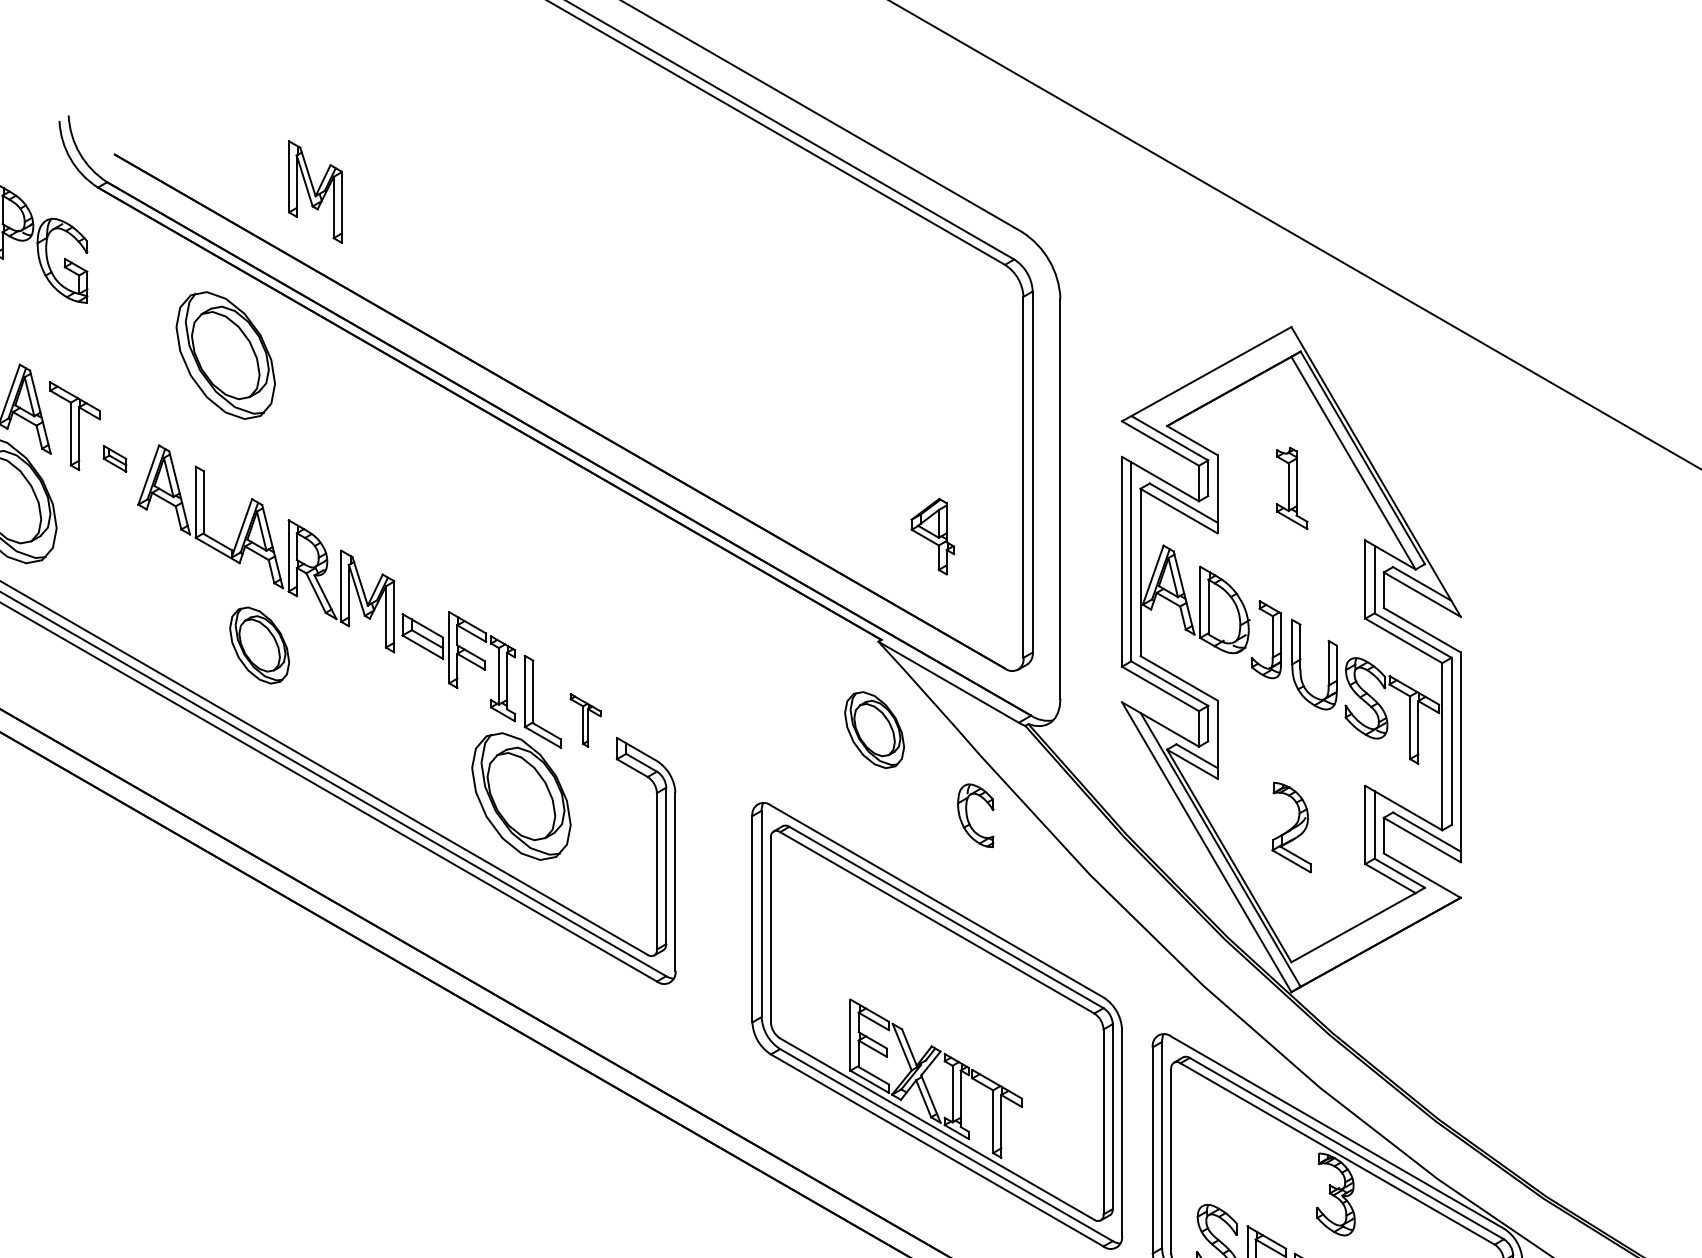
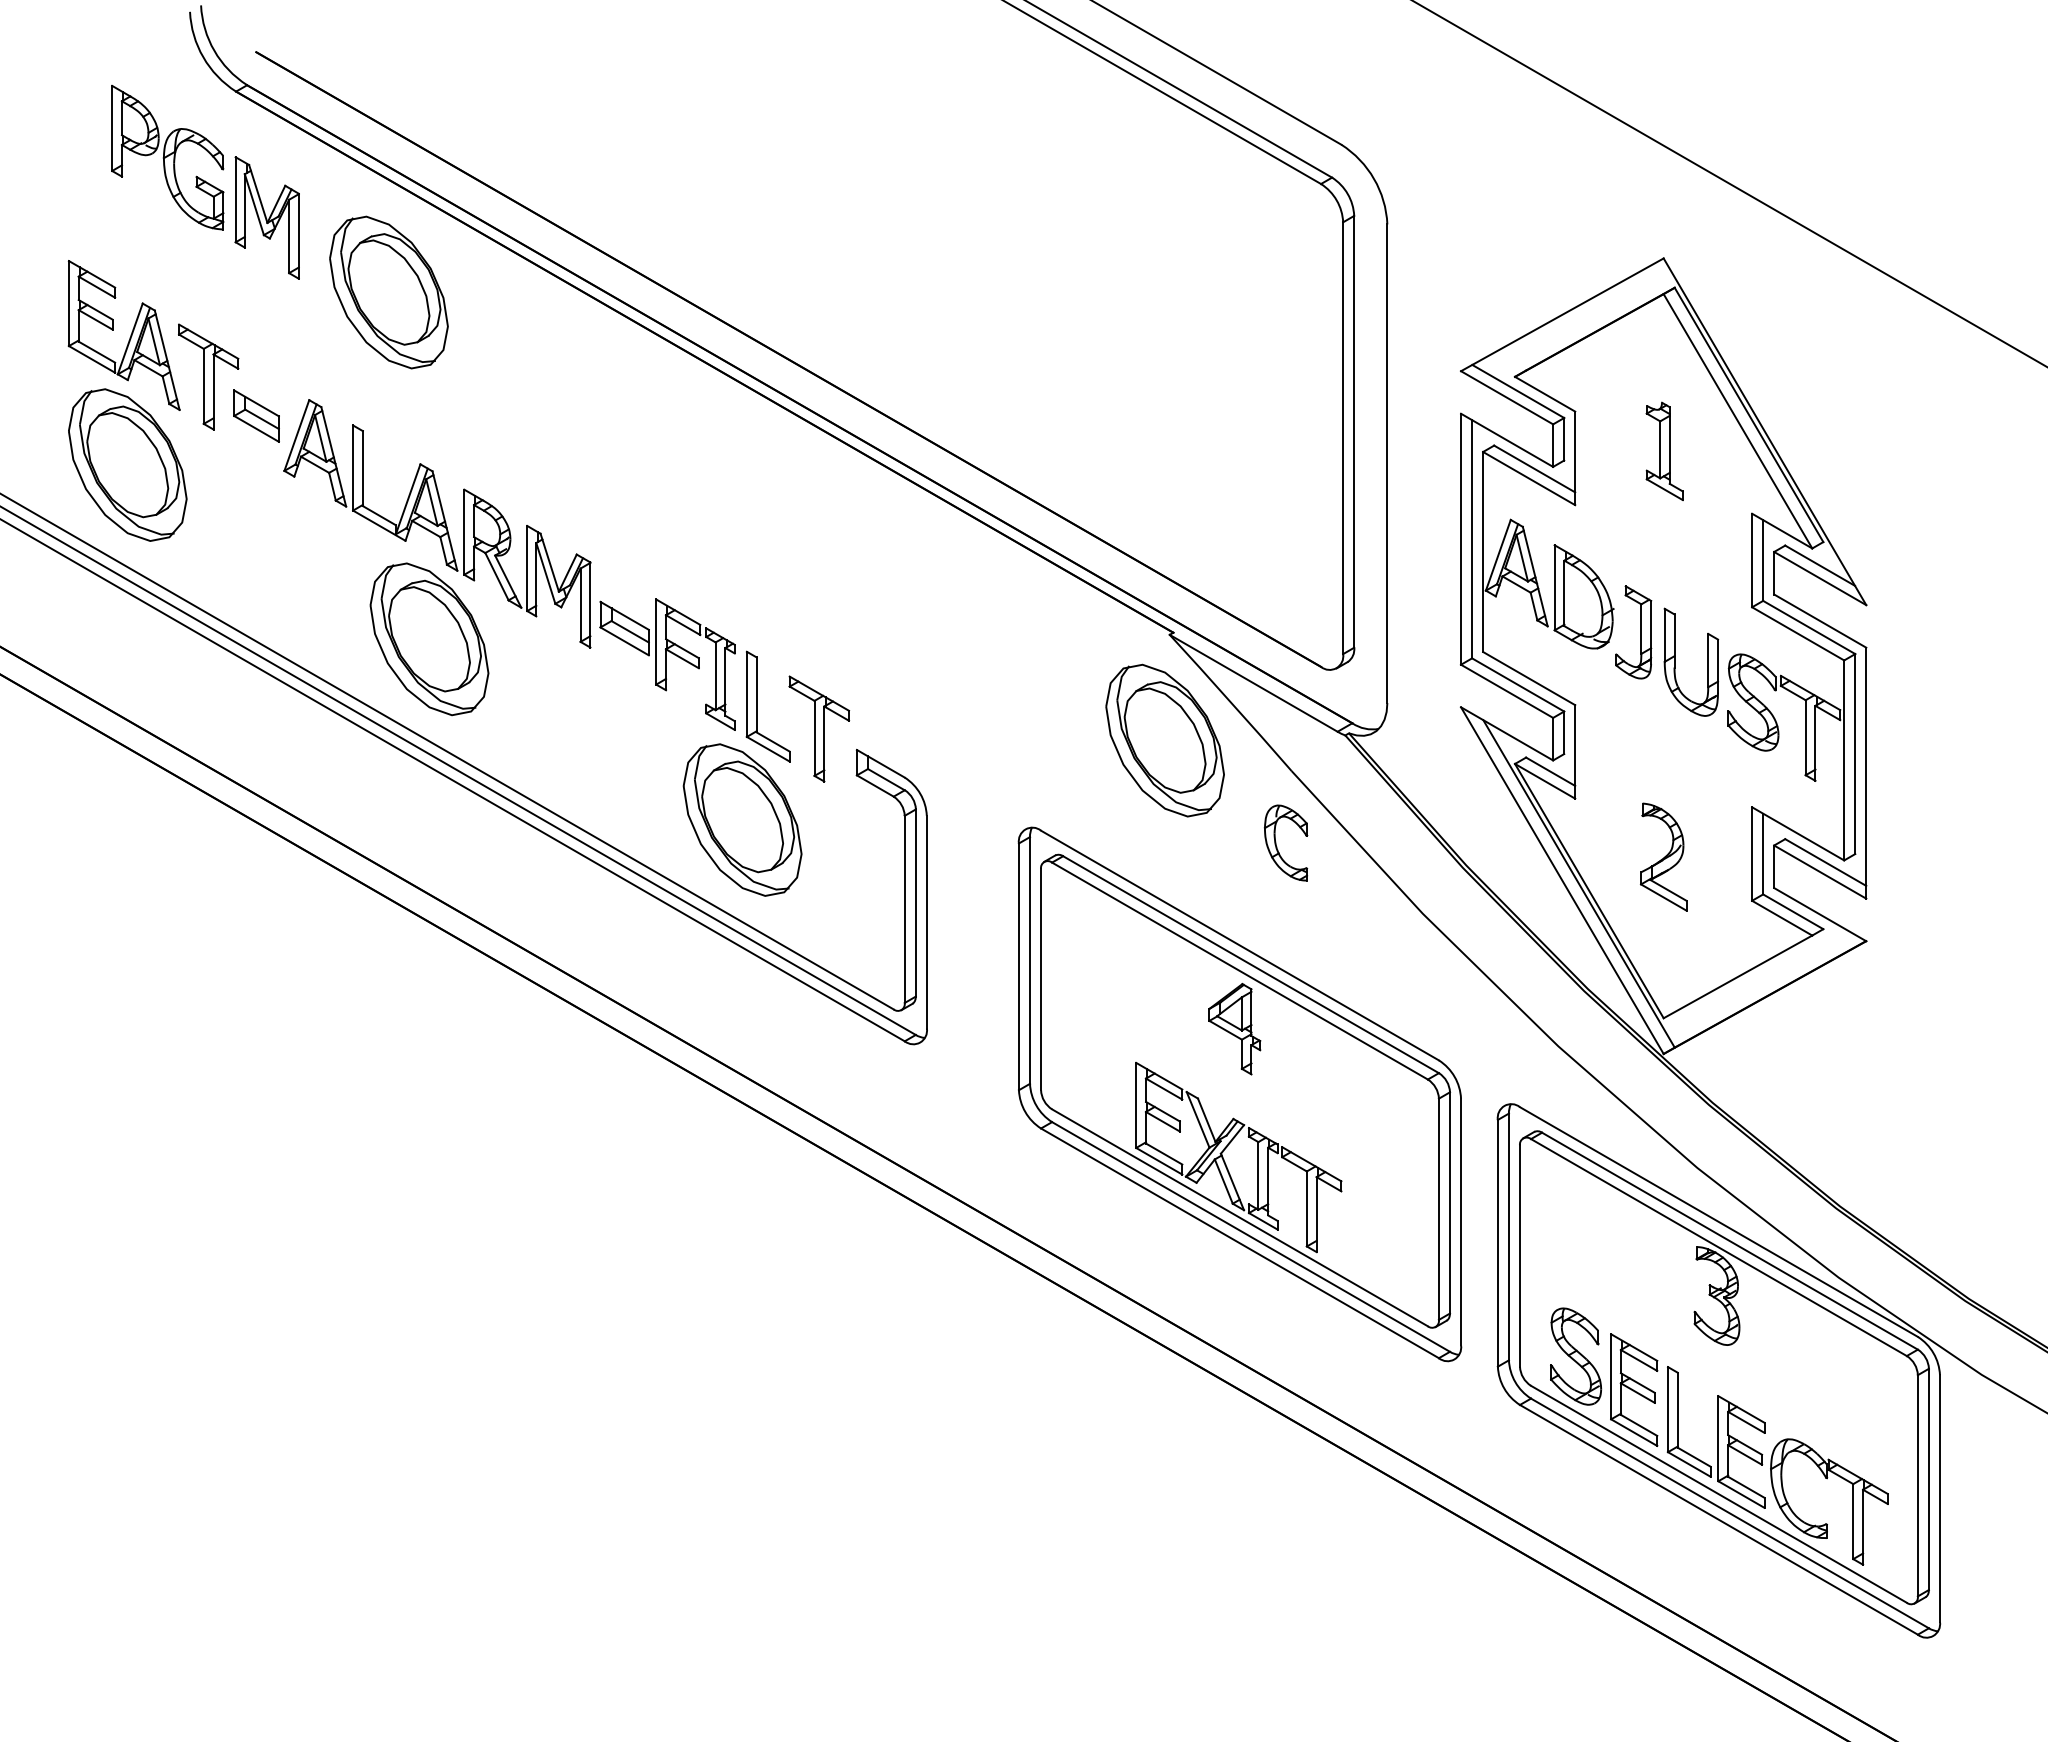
part: (314, 191) -> (266, 217), moved
part: (115, 458) -> (256, 415), size x1.67
part: (932, 536) -> (1234, 1028), moved
part: (259, 645) -> (429, 639), size x1.67
part: (585, 720) -> (819, 728), size x1.67
part: (874, 730) -> (1164, 740), size x1.67

